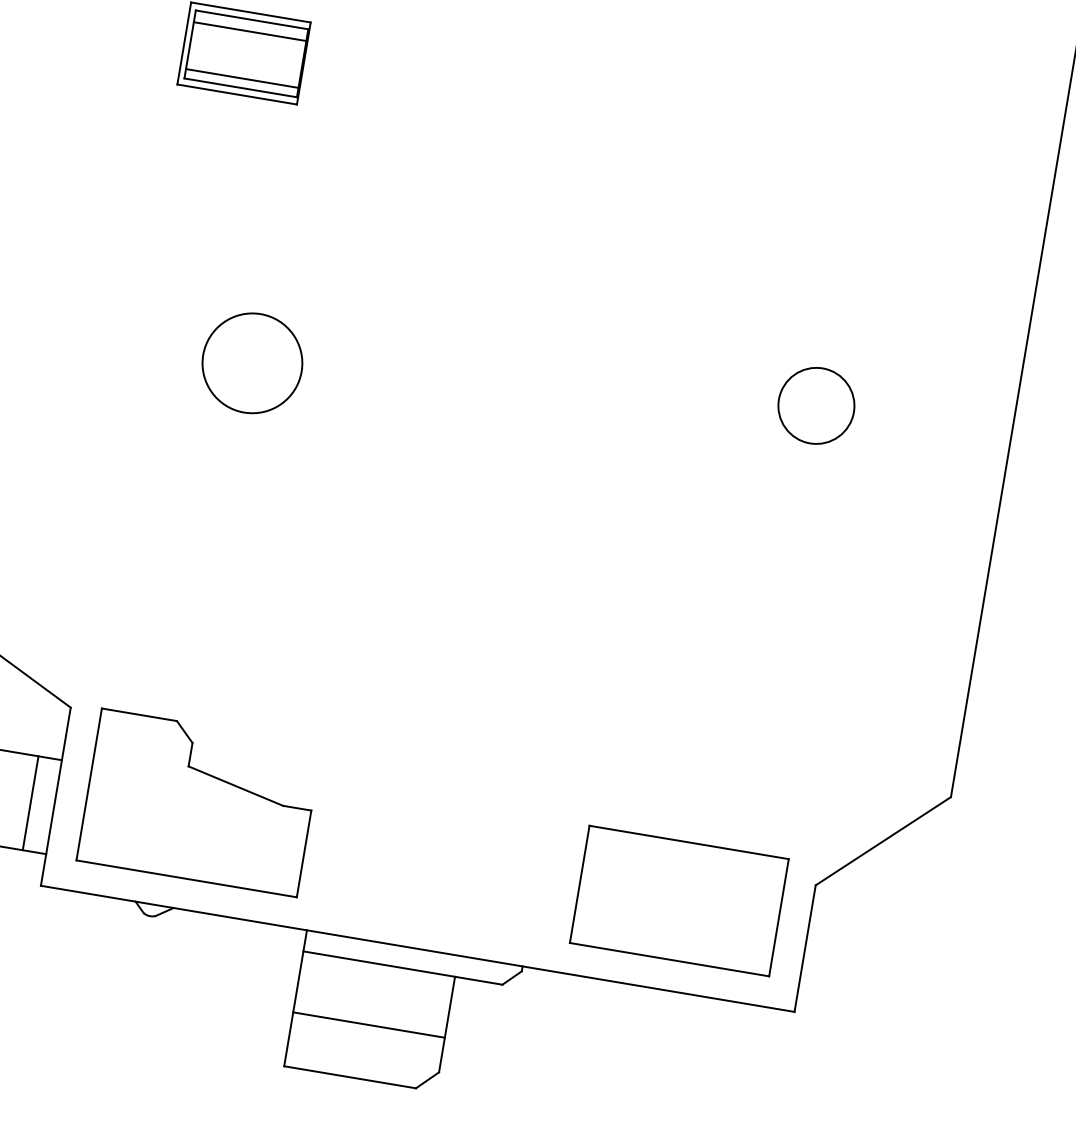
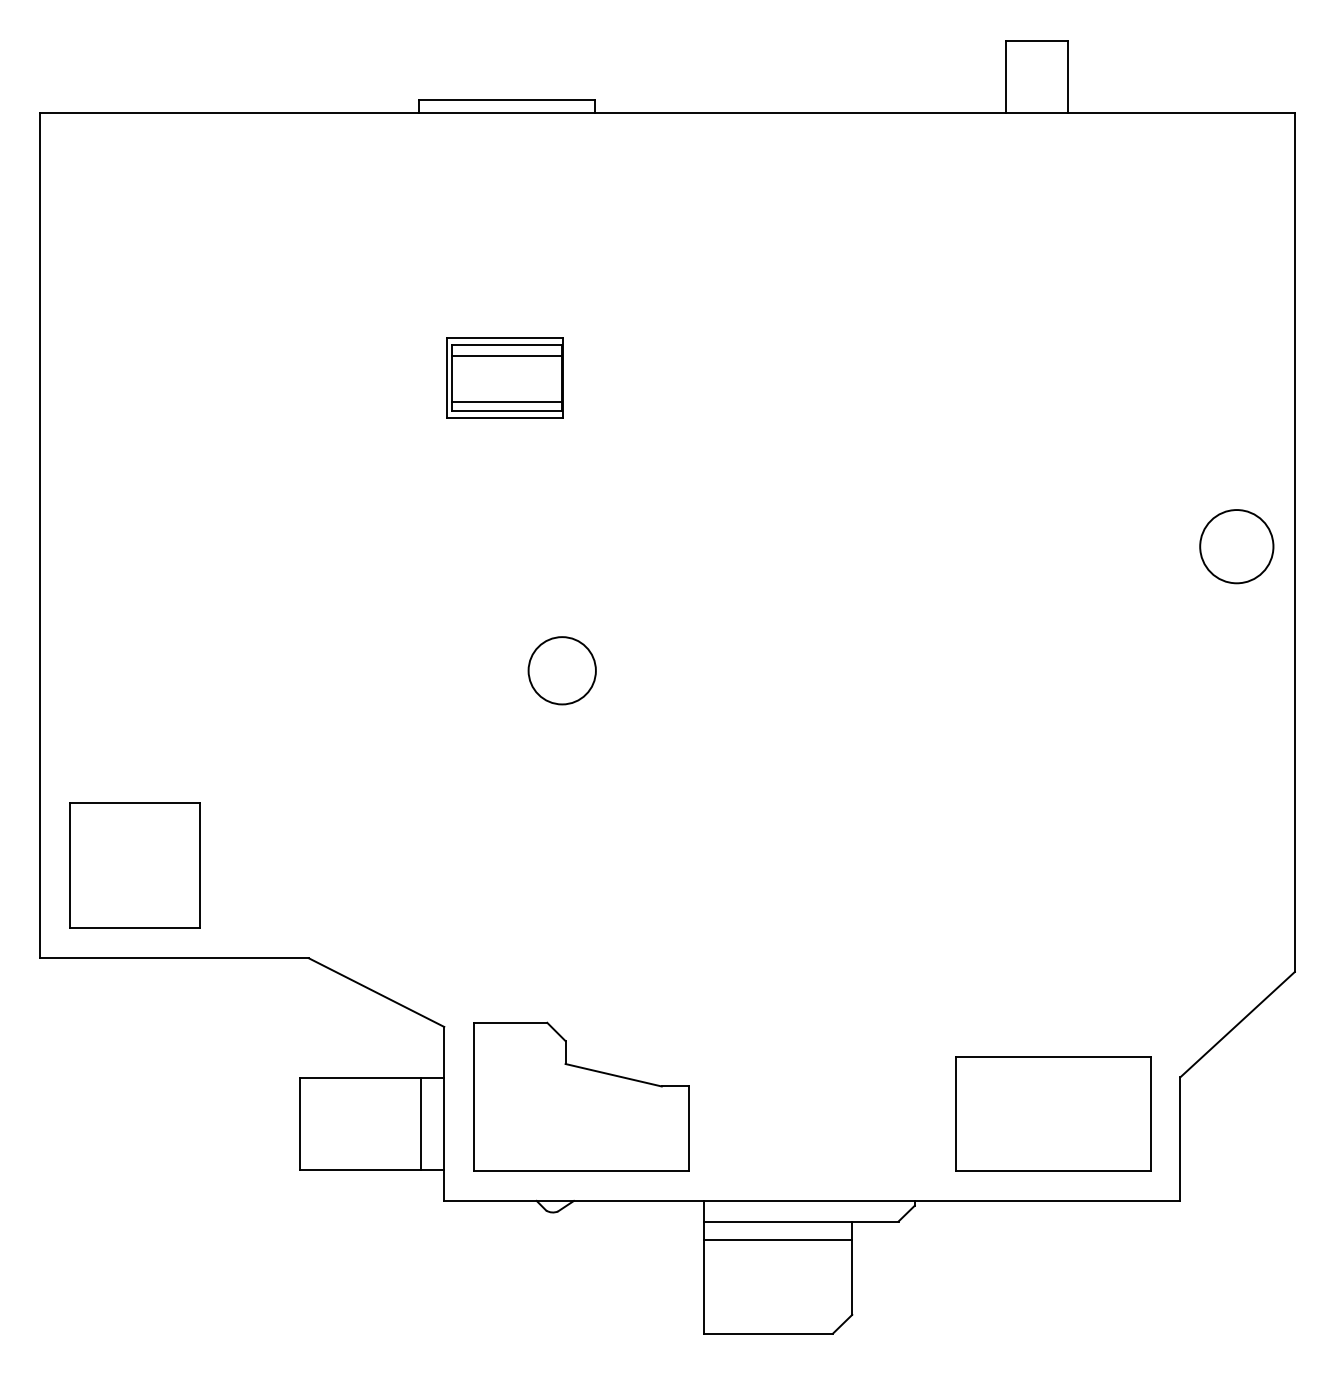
circle: (252, 362) -> (562, 670), size x0.7
circle: (816, 405) -> (1236, 546), moved
line: (369, 1025) -> (778, 1240), moved

